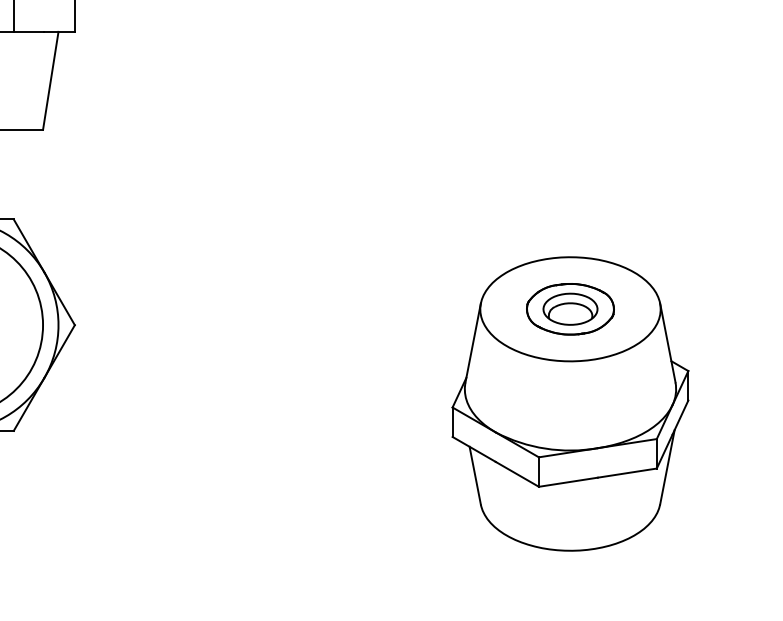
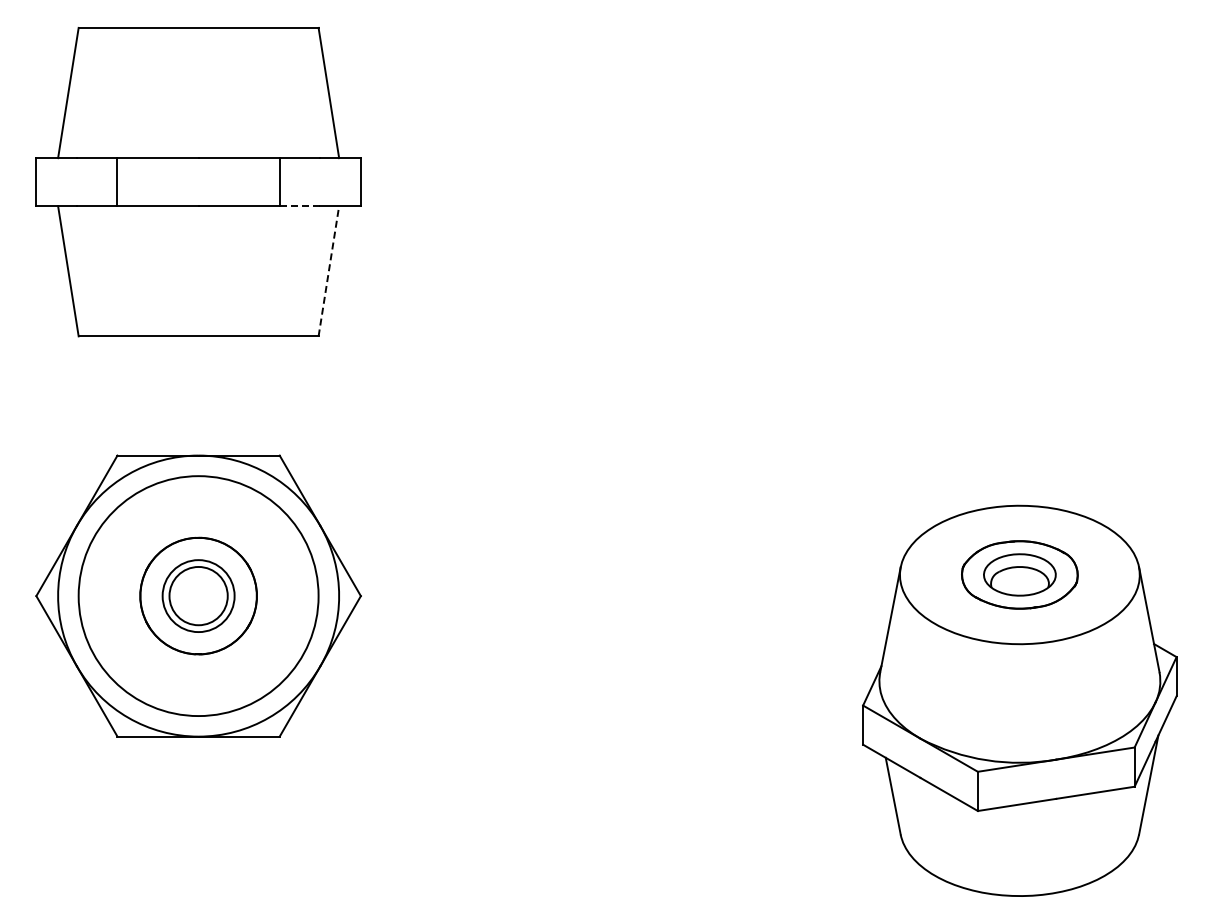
line: (29, 32) -> (300, 206), solid -> dashed
line: (50, 81) -> (328, 271), solid -> dashed

